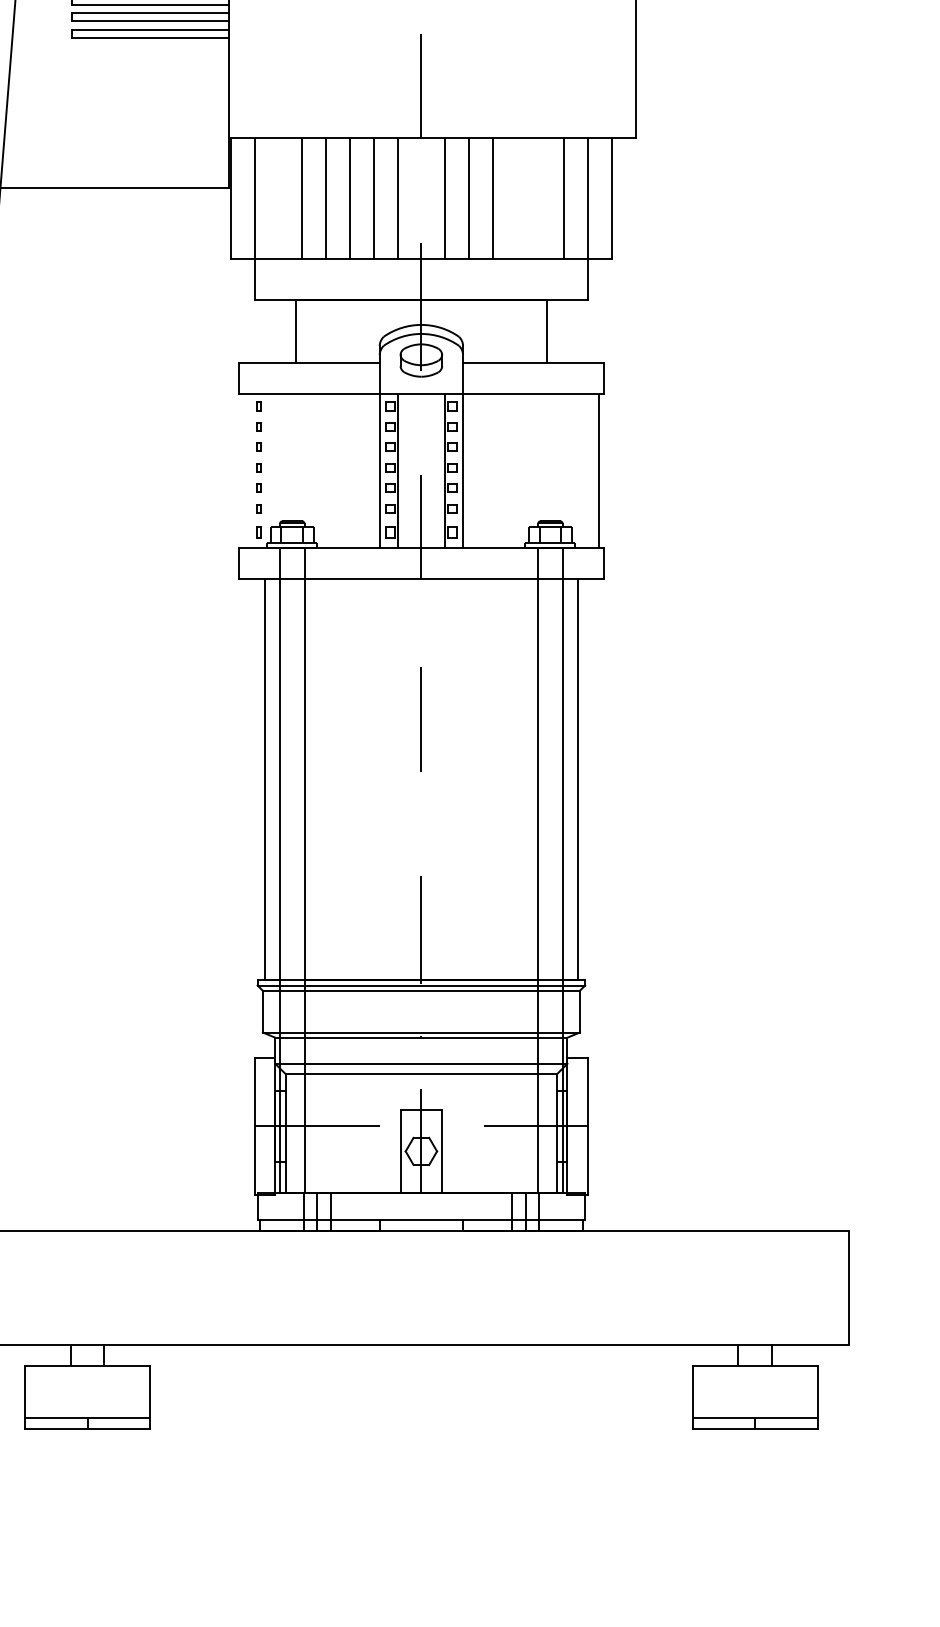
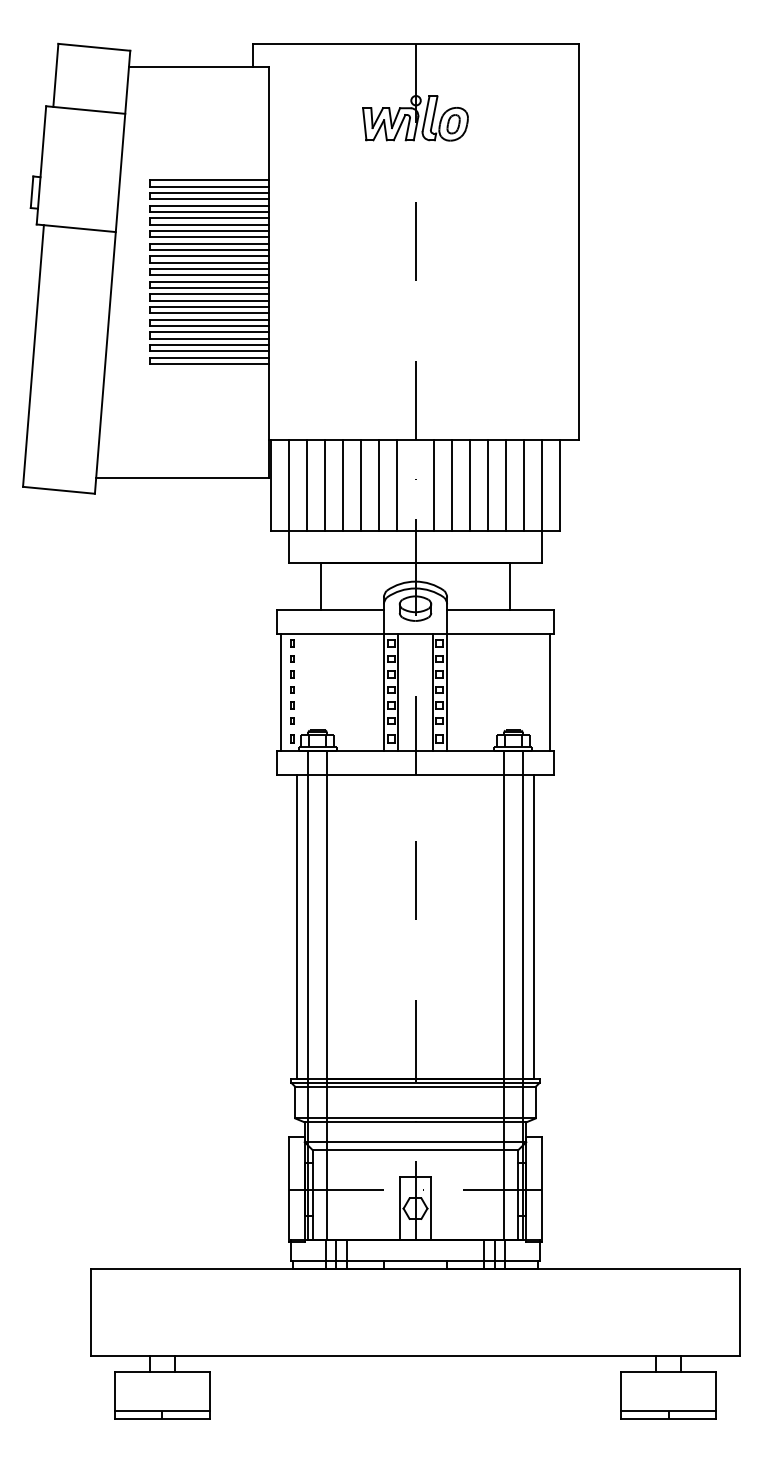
line: (278, 198) -> (307, 485), added
line: (516, 198) -> (487, 485), added
line: (539, 198) -> (505, 485), added
line: (244, 471) -> (281, 692), added

